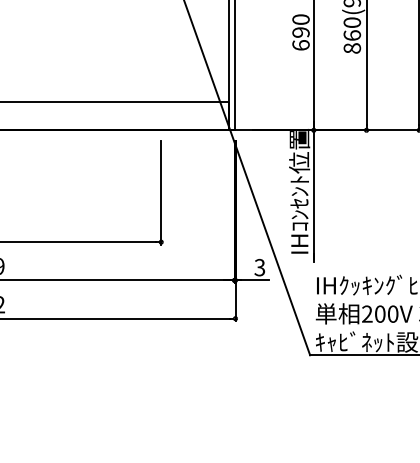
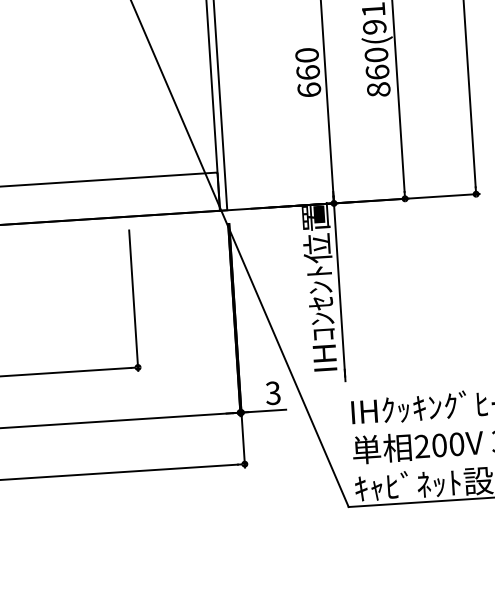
text: (300, 32) -> (307, 72), 690 -> 660

